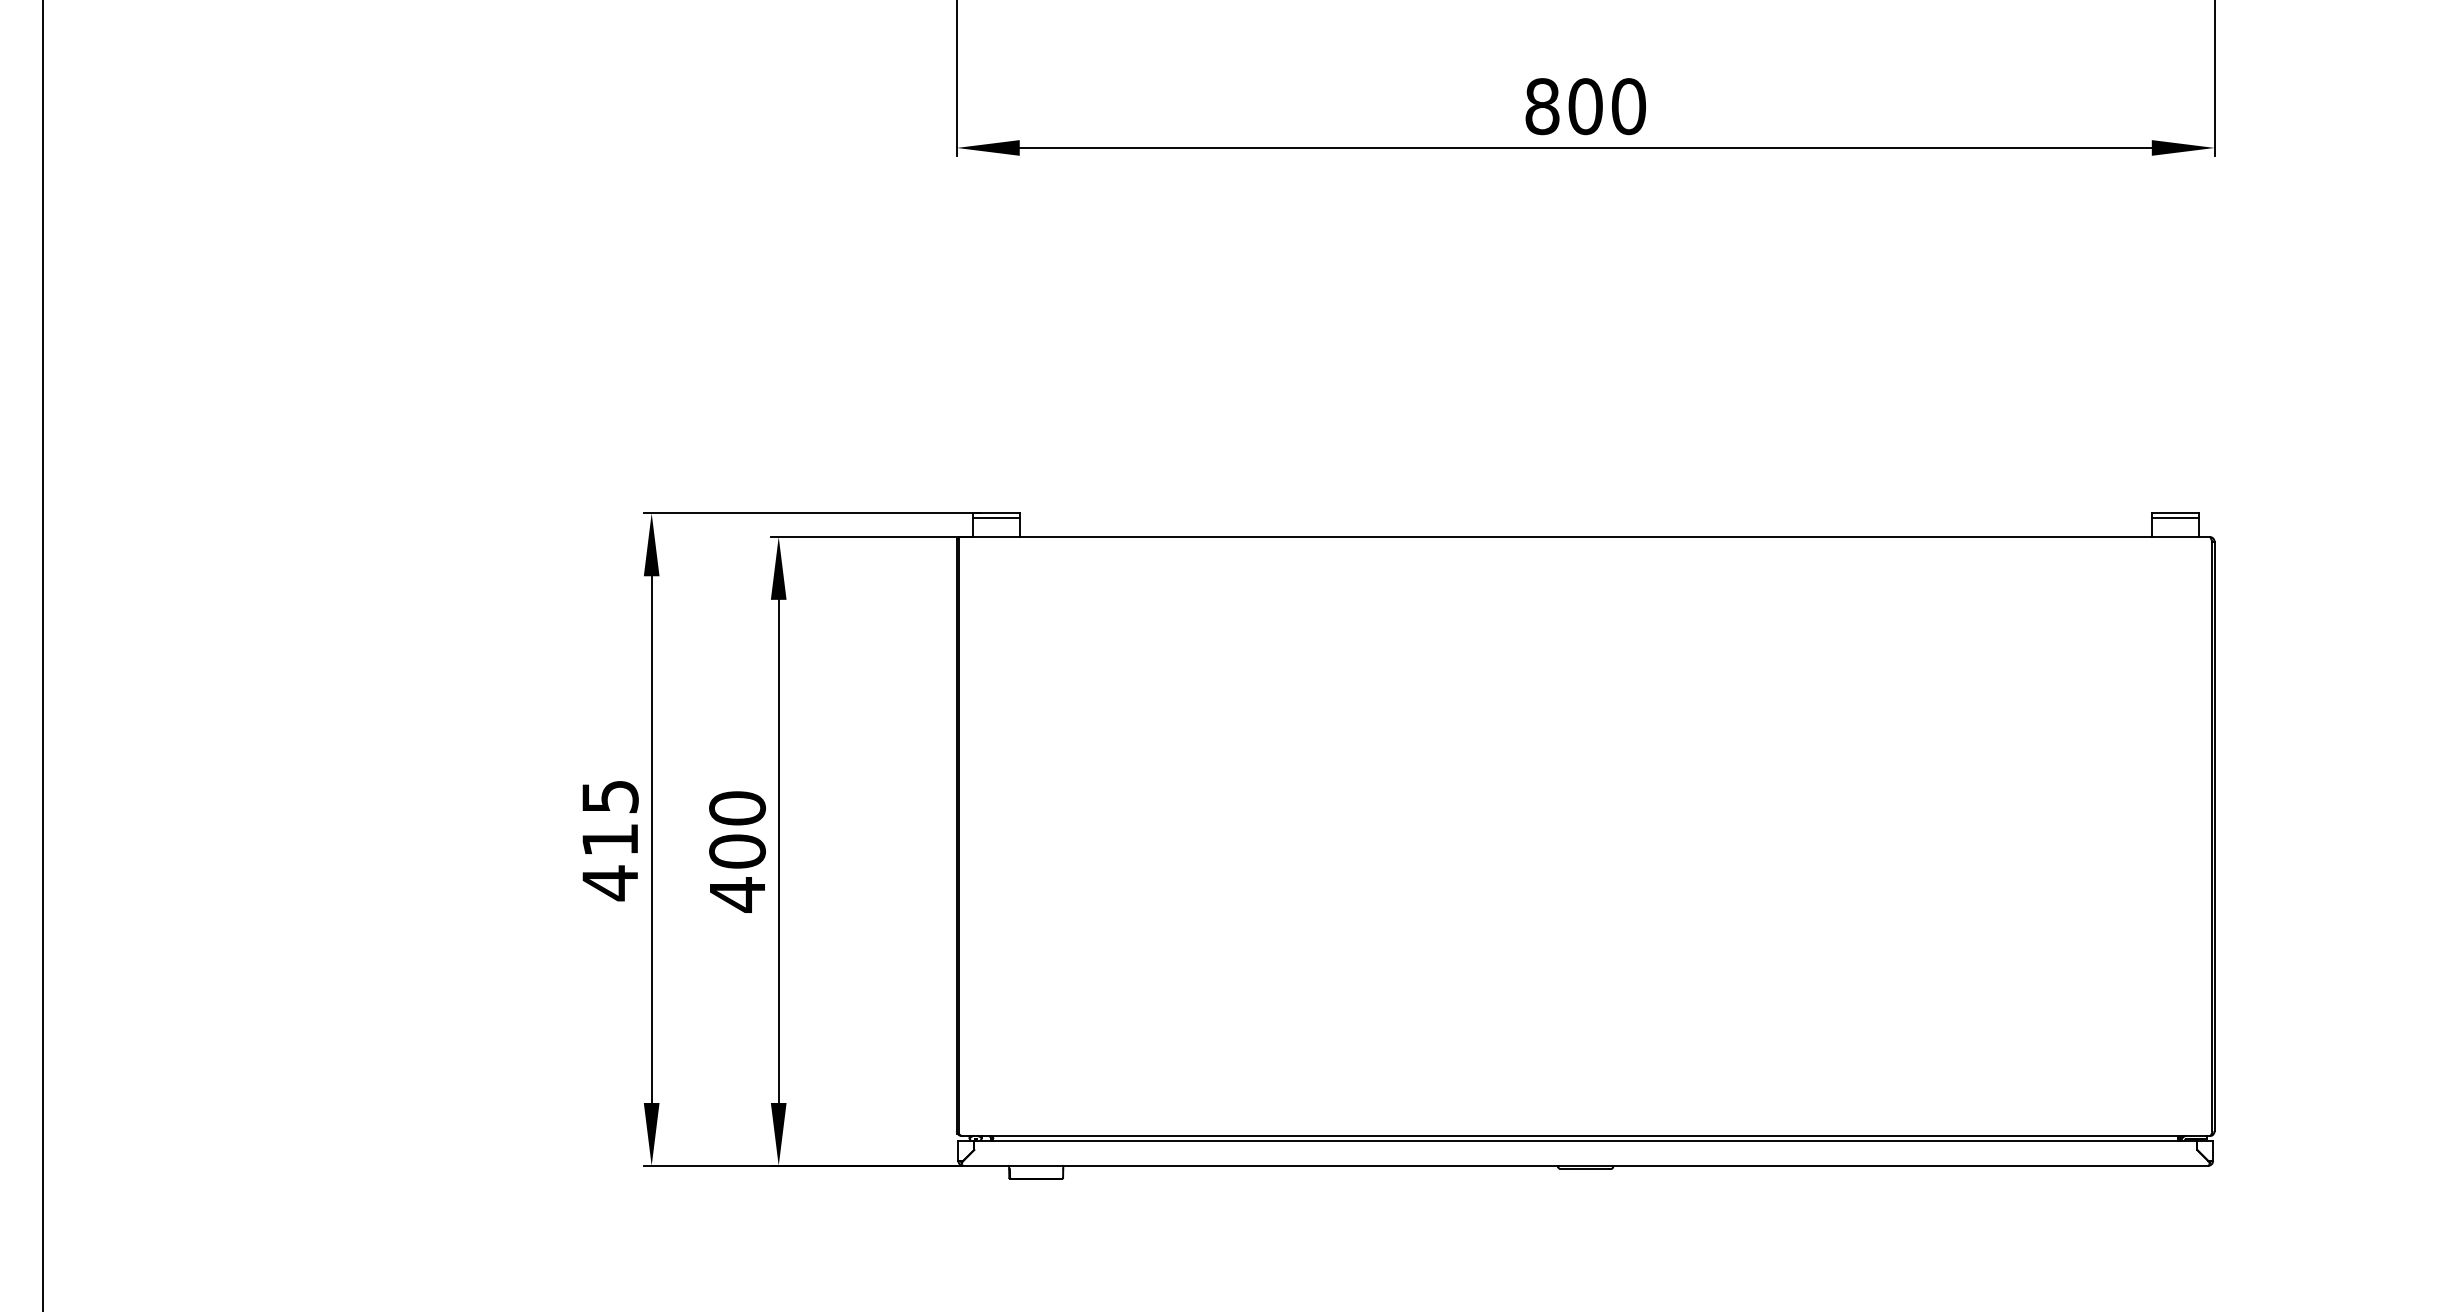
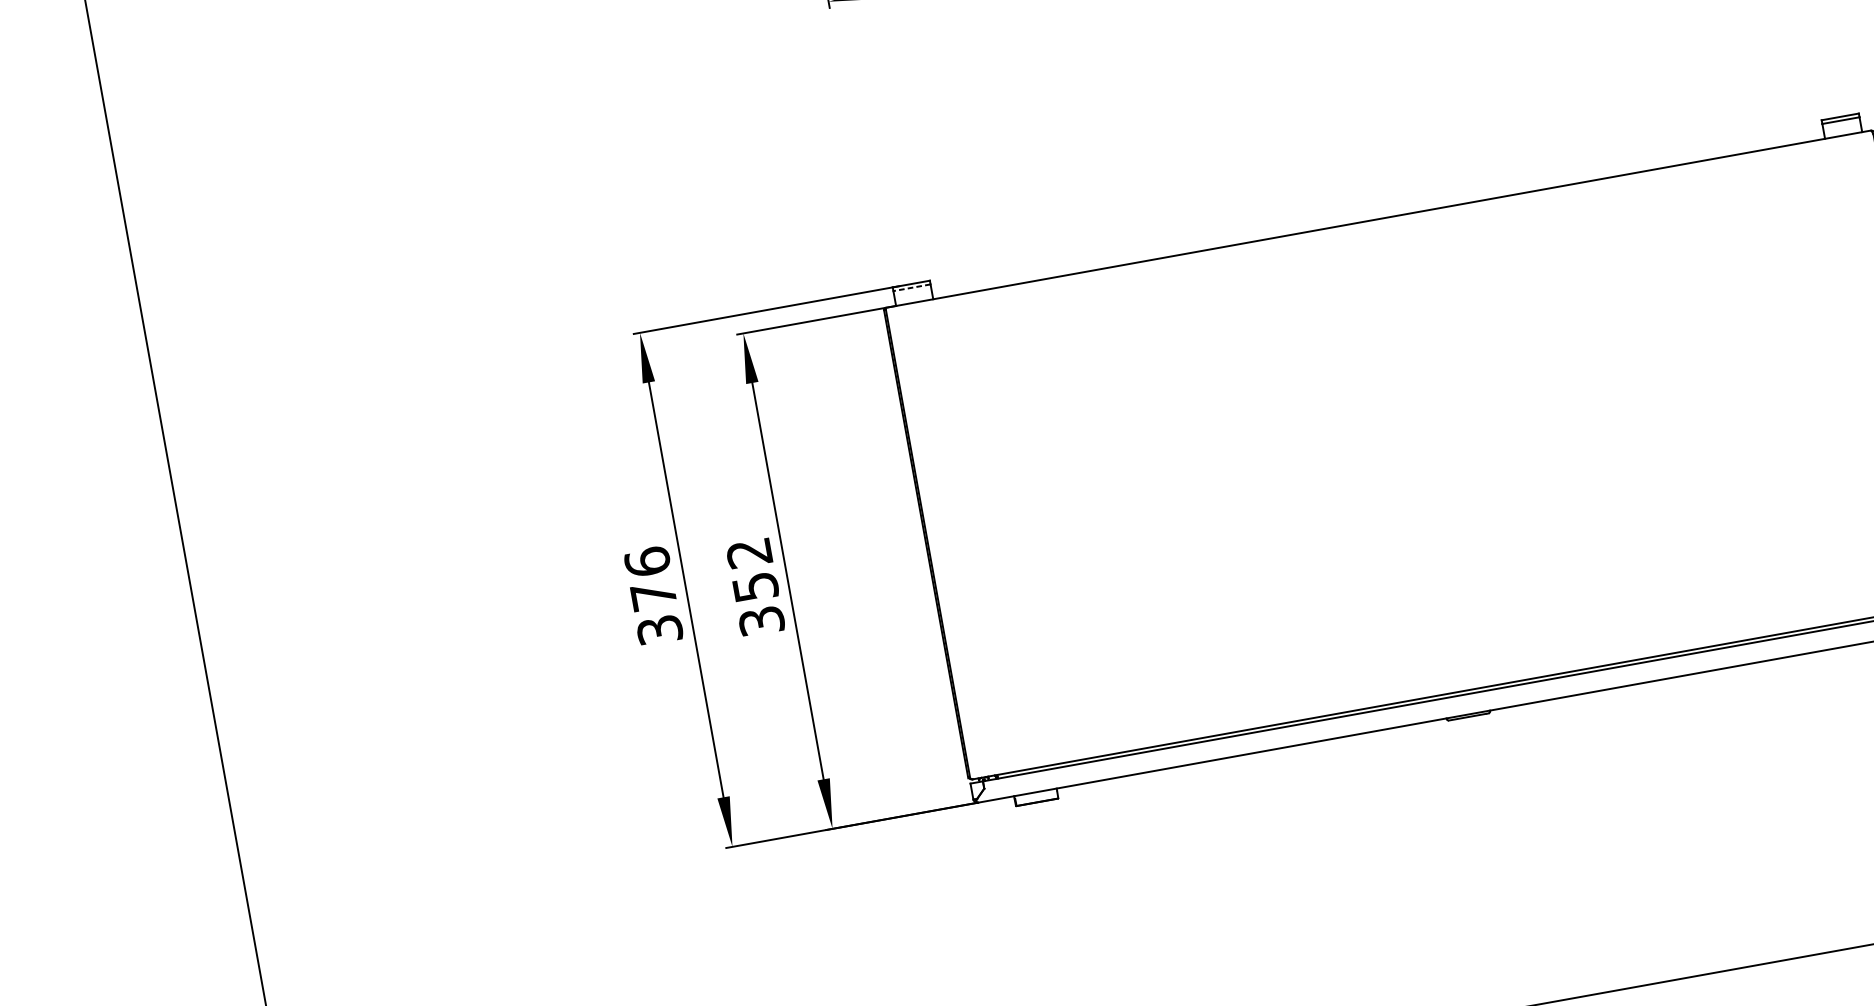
line: (996, 518) -> (912, 288), solid -> dashed
text: (609, 840) -> (653, 596), 415 -> 376
text: (737, 851) -> (755, 587), 400 -> 352

